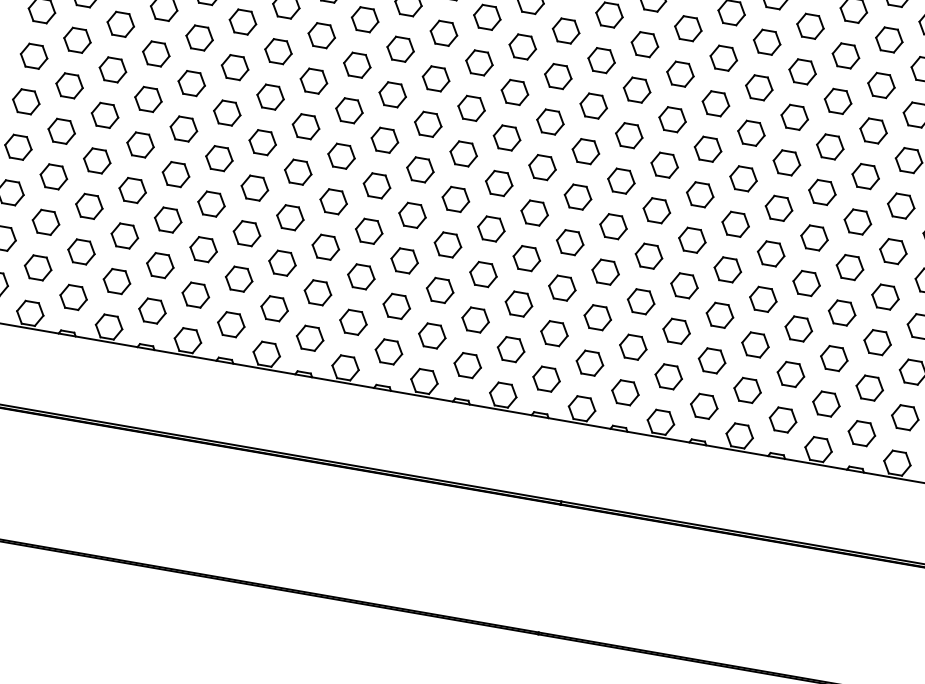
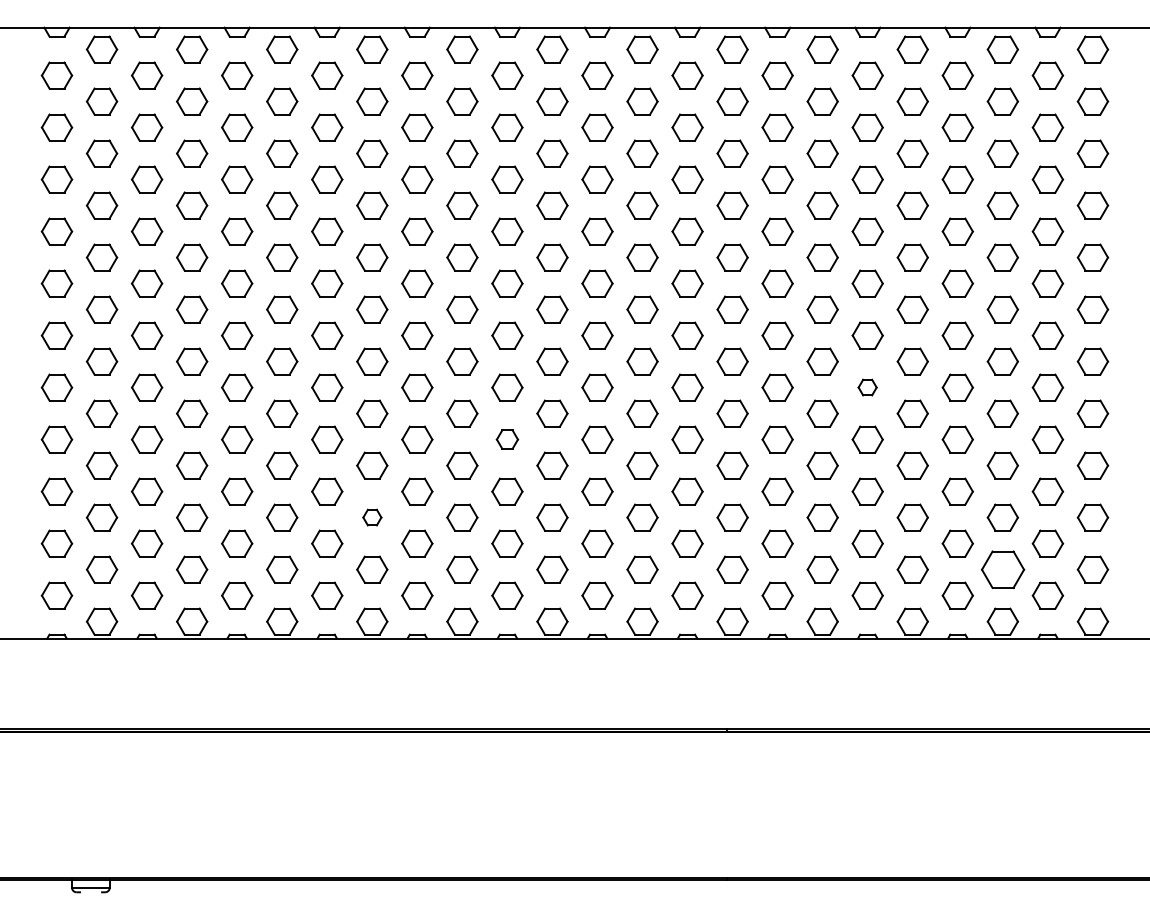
part: (412, 215) -> (507, 439), size x0.7
part: (735, 224) -> (867, 387), size x0.6
part: (282, 263) -> (372, 517), size x0.6
part: (826, 403) -> (1002, 569), size x1.4

